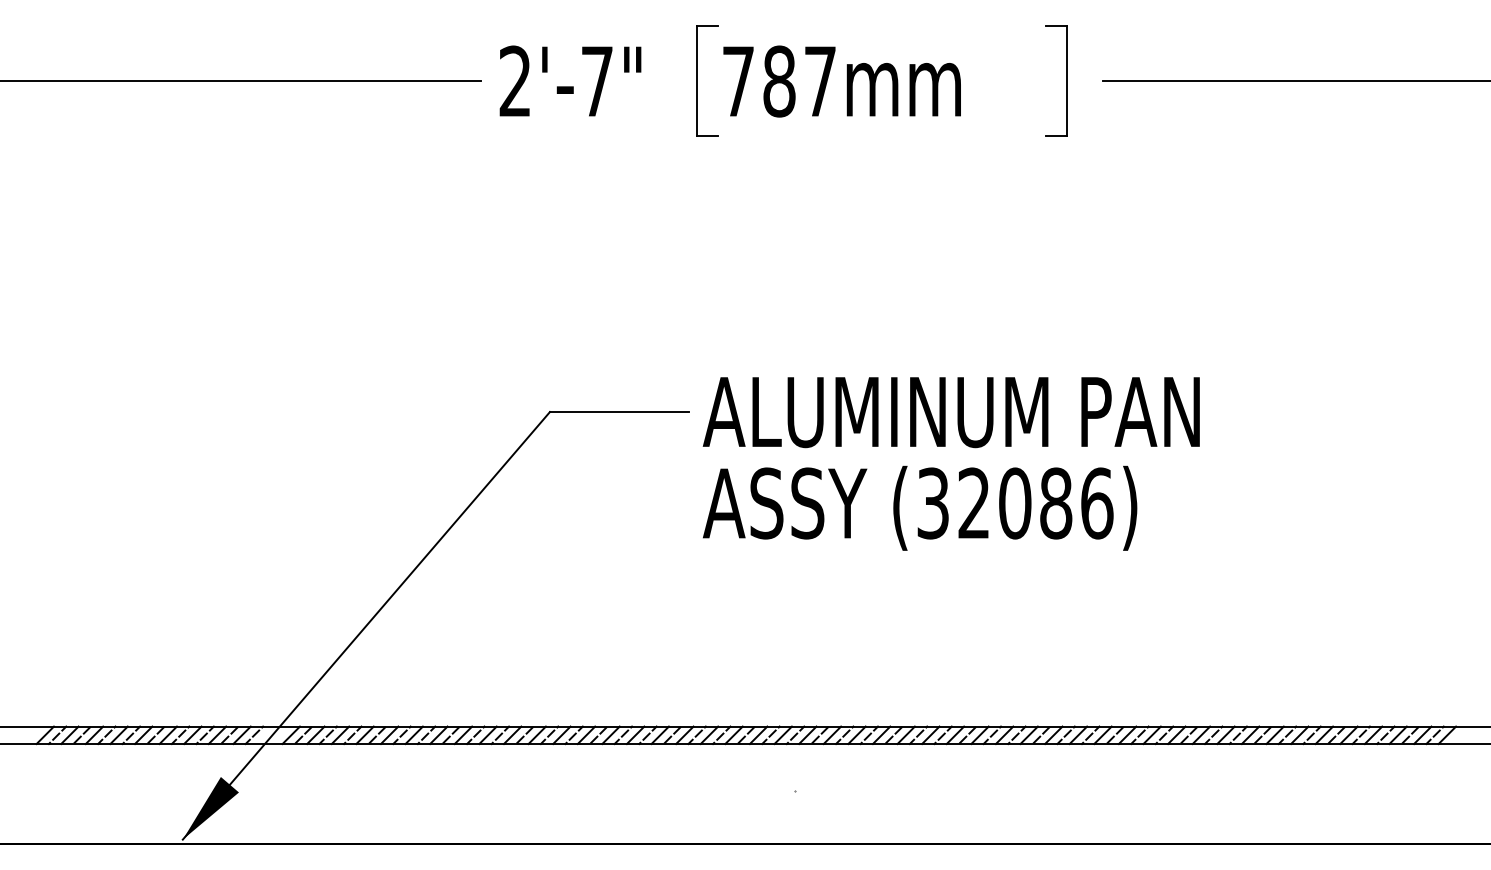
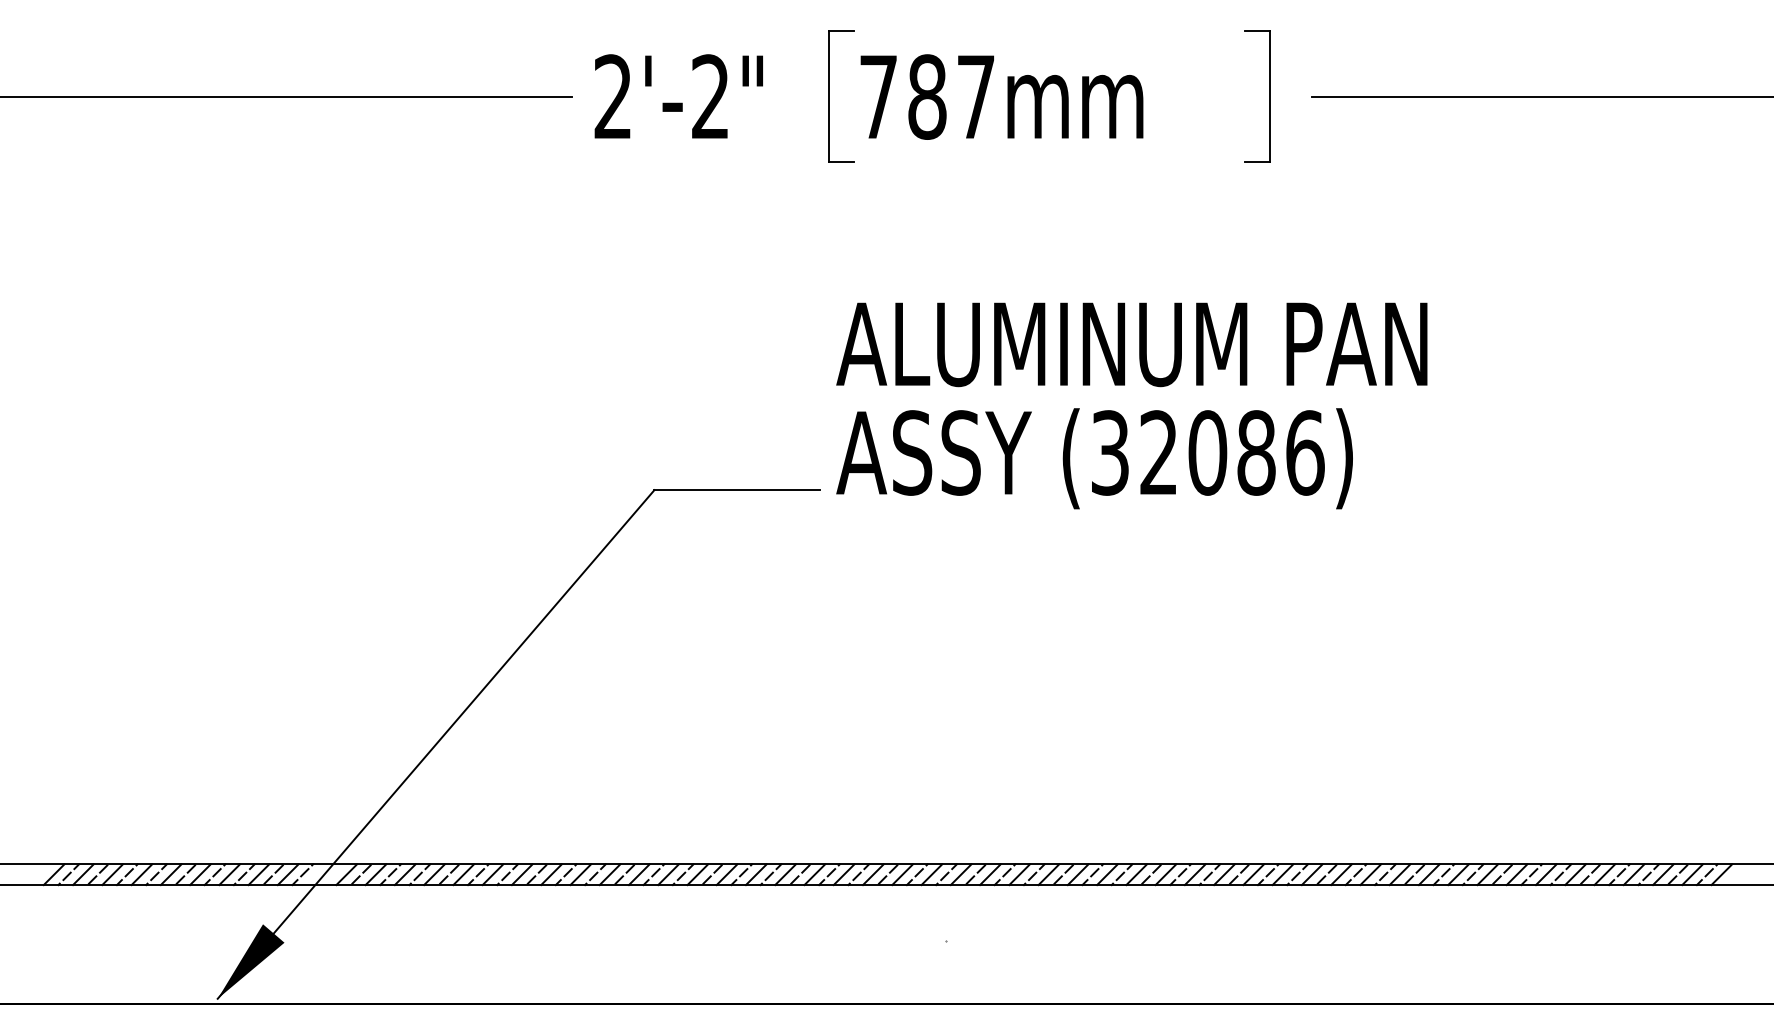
text: (597, 81) -> (710, 96), 2'-7" -> 2'-2"
text: (951, 463) -> (1131, 405), moved

